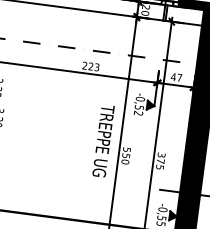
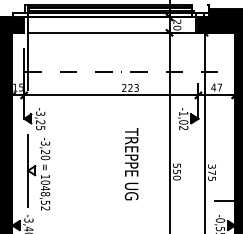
fill: (184, 14) -> (216, 24), added
text: (139, 102) -> (183, 117), -0,52 -> -1,02
text: (103, 141) -> (131, 164), moved

